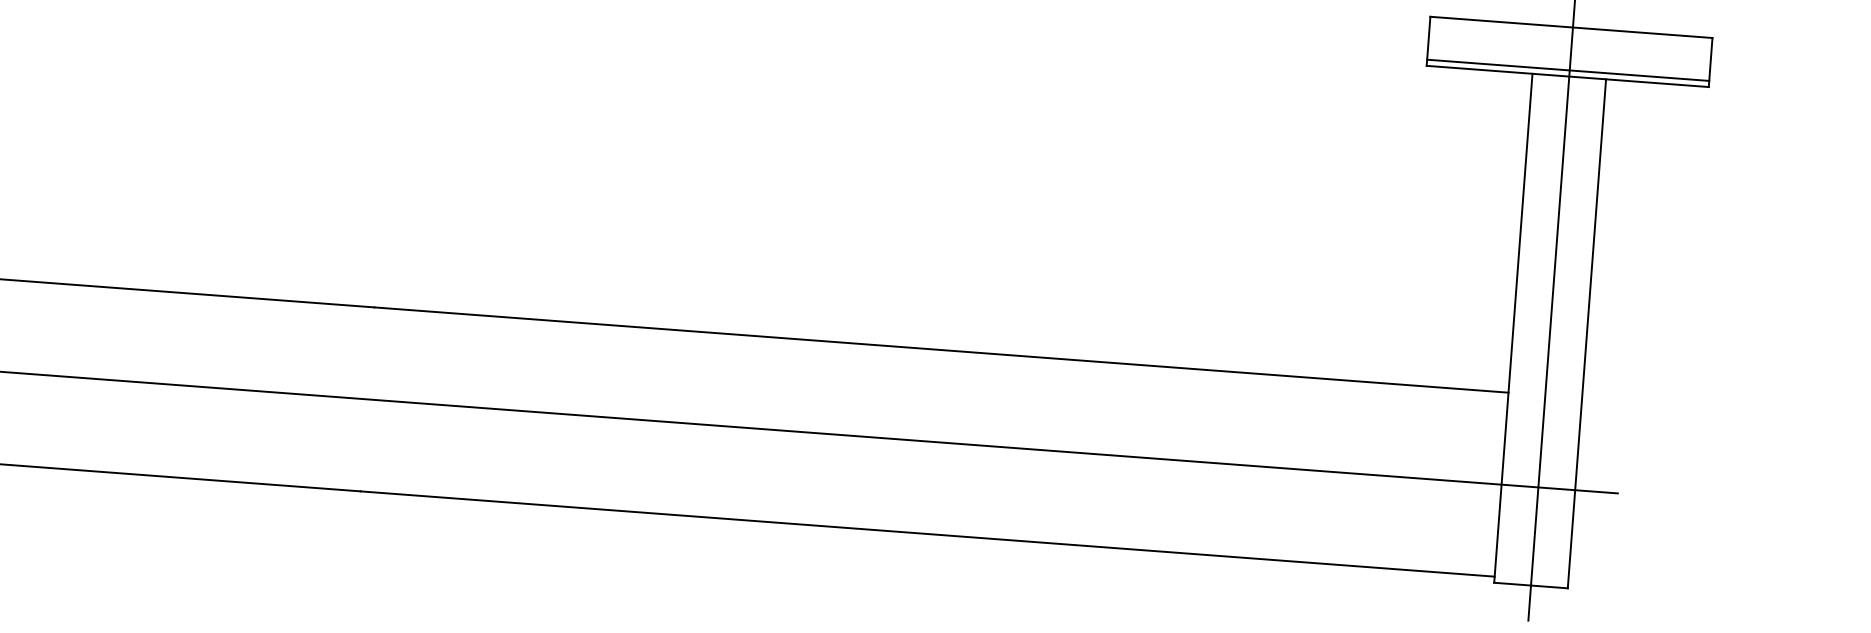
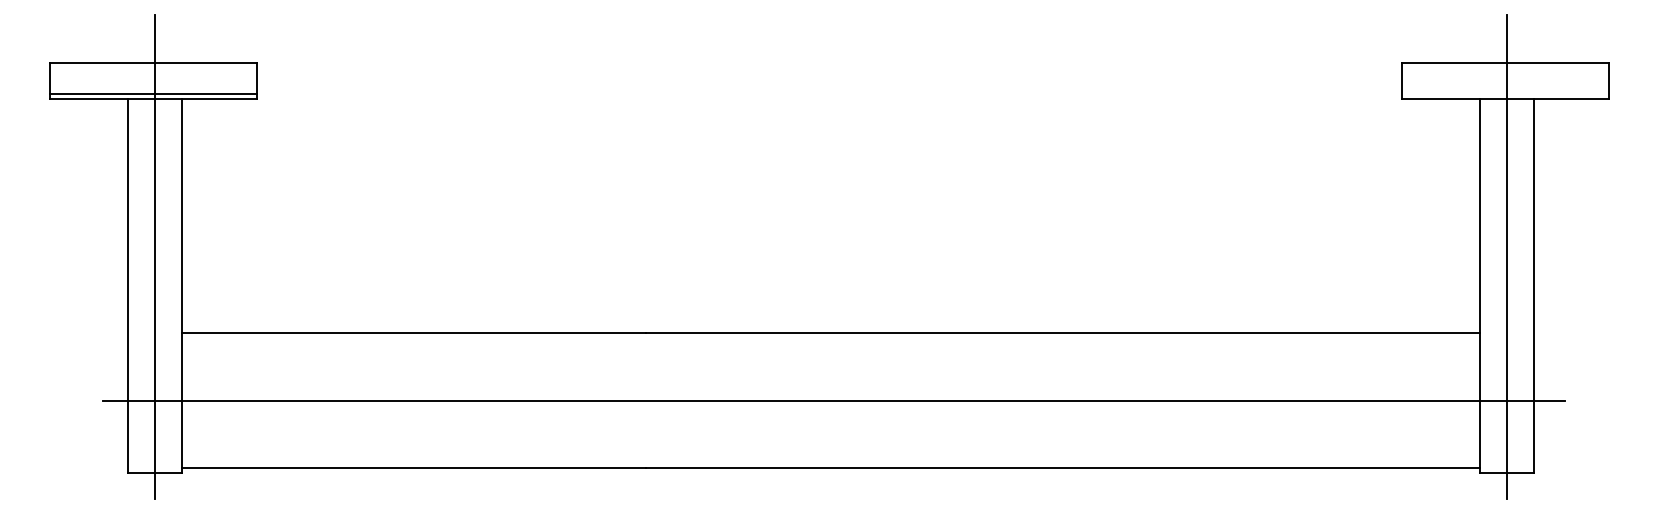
line: (1568, 70) -> (1505, 94), removed

